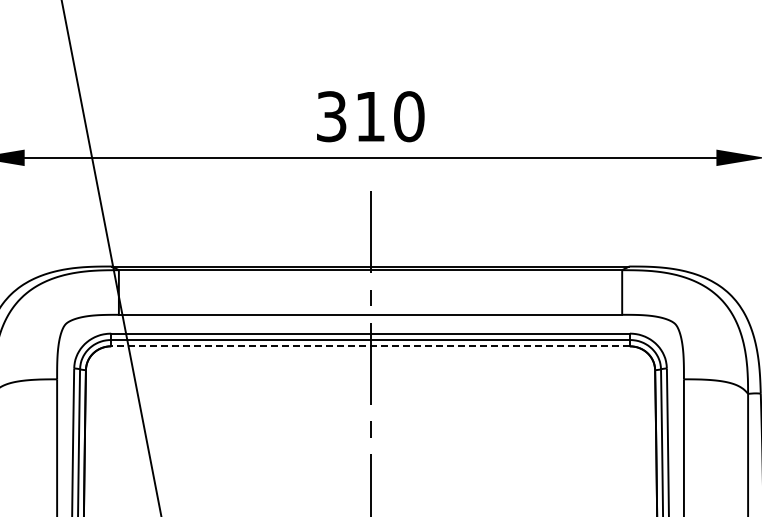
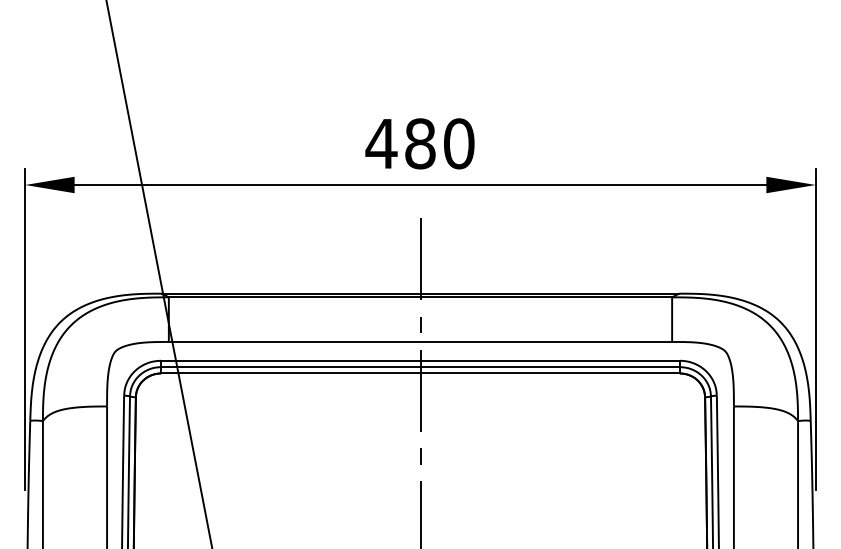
text: (350, 116) -> (400, 143), 310 -> 480
line: (370, 346) -> (420, 373), dashed -> solid

